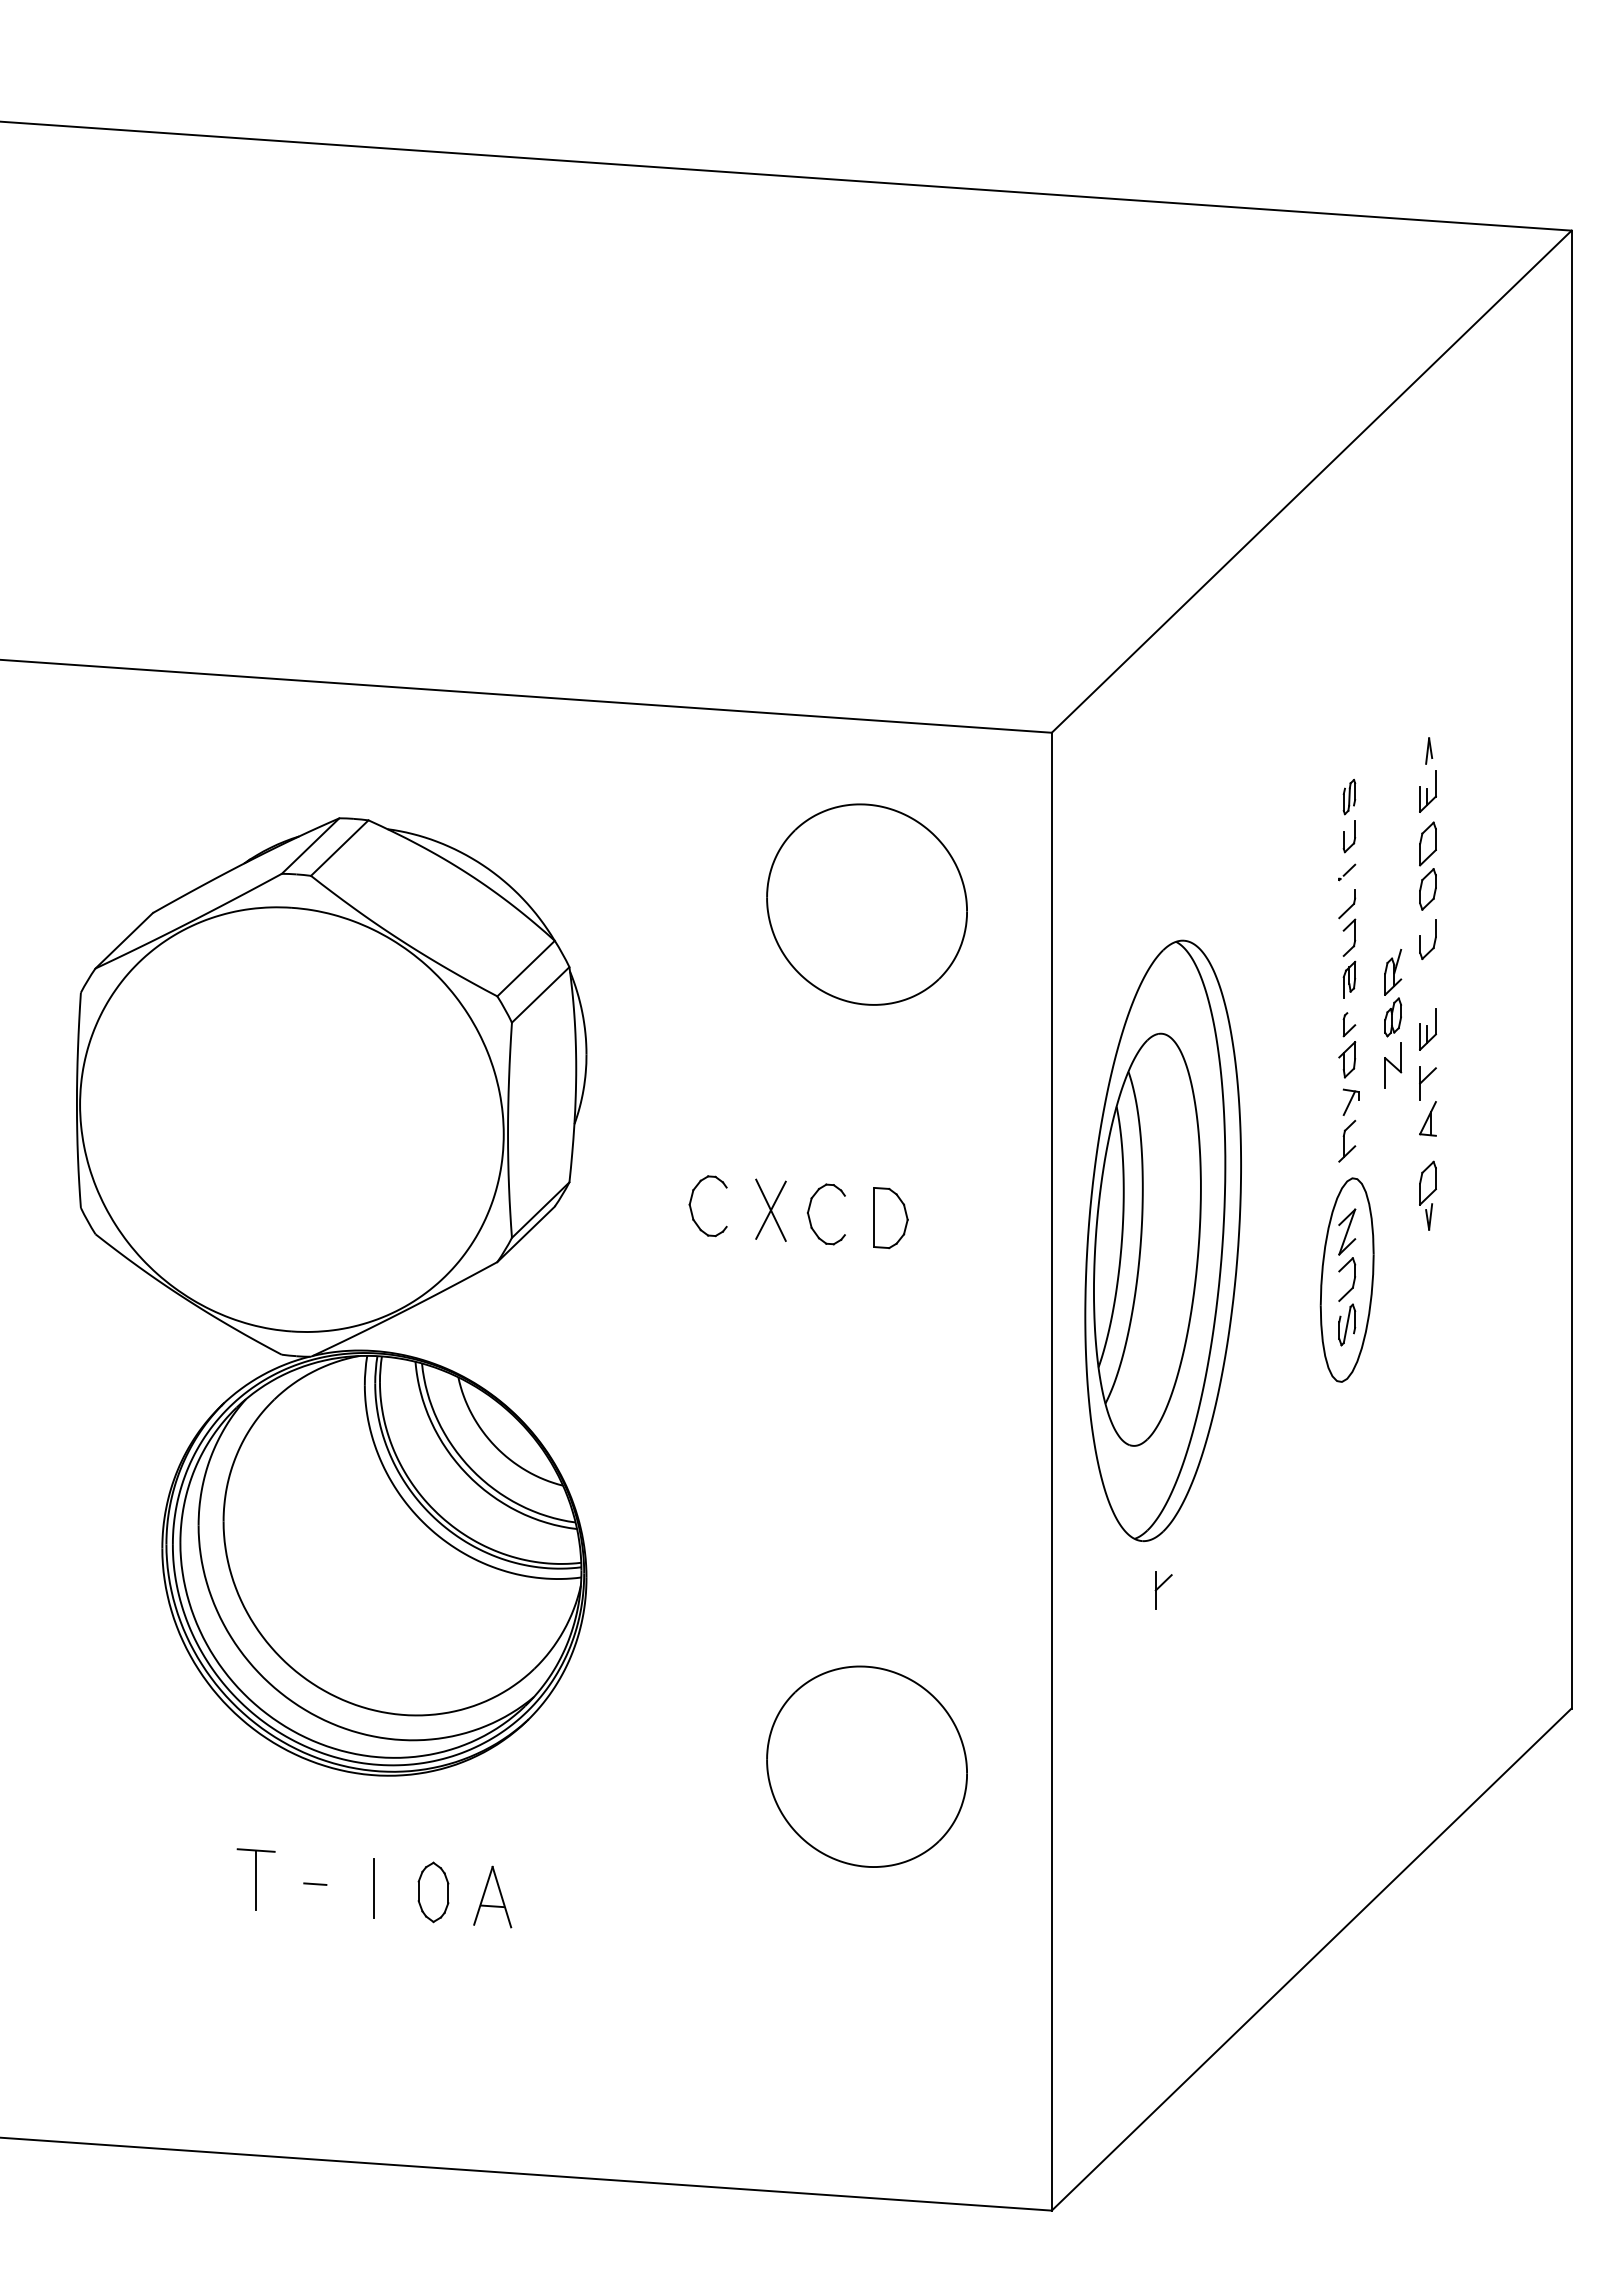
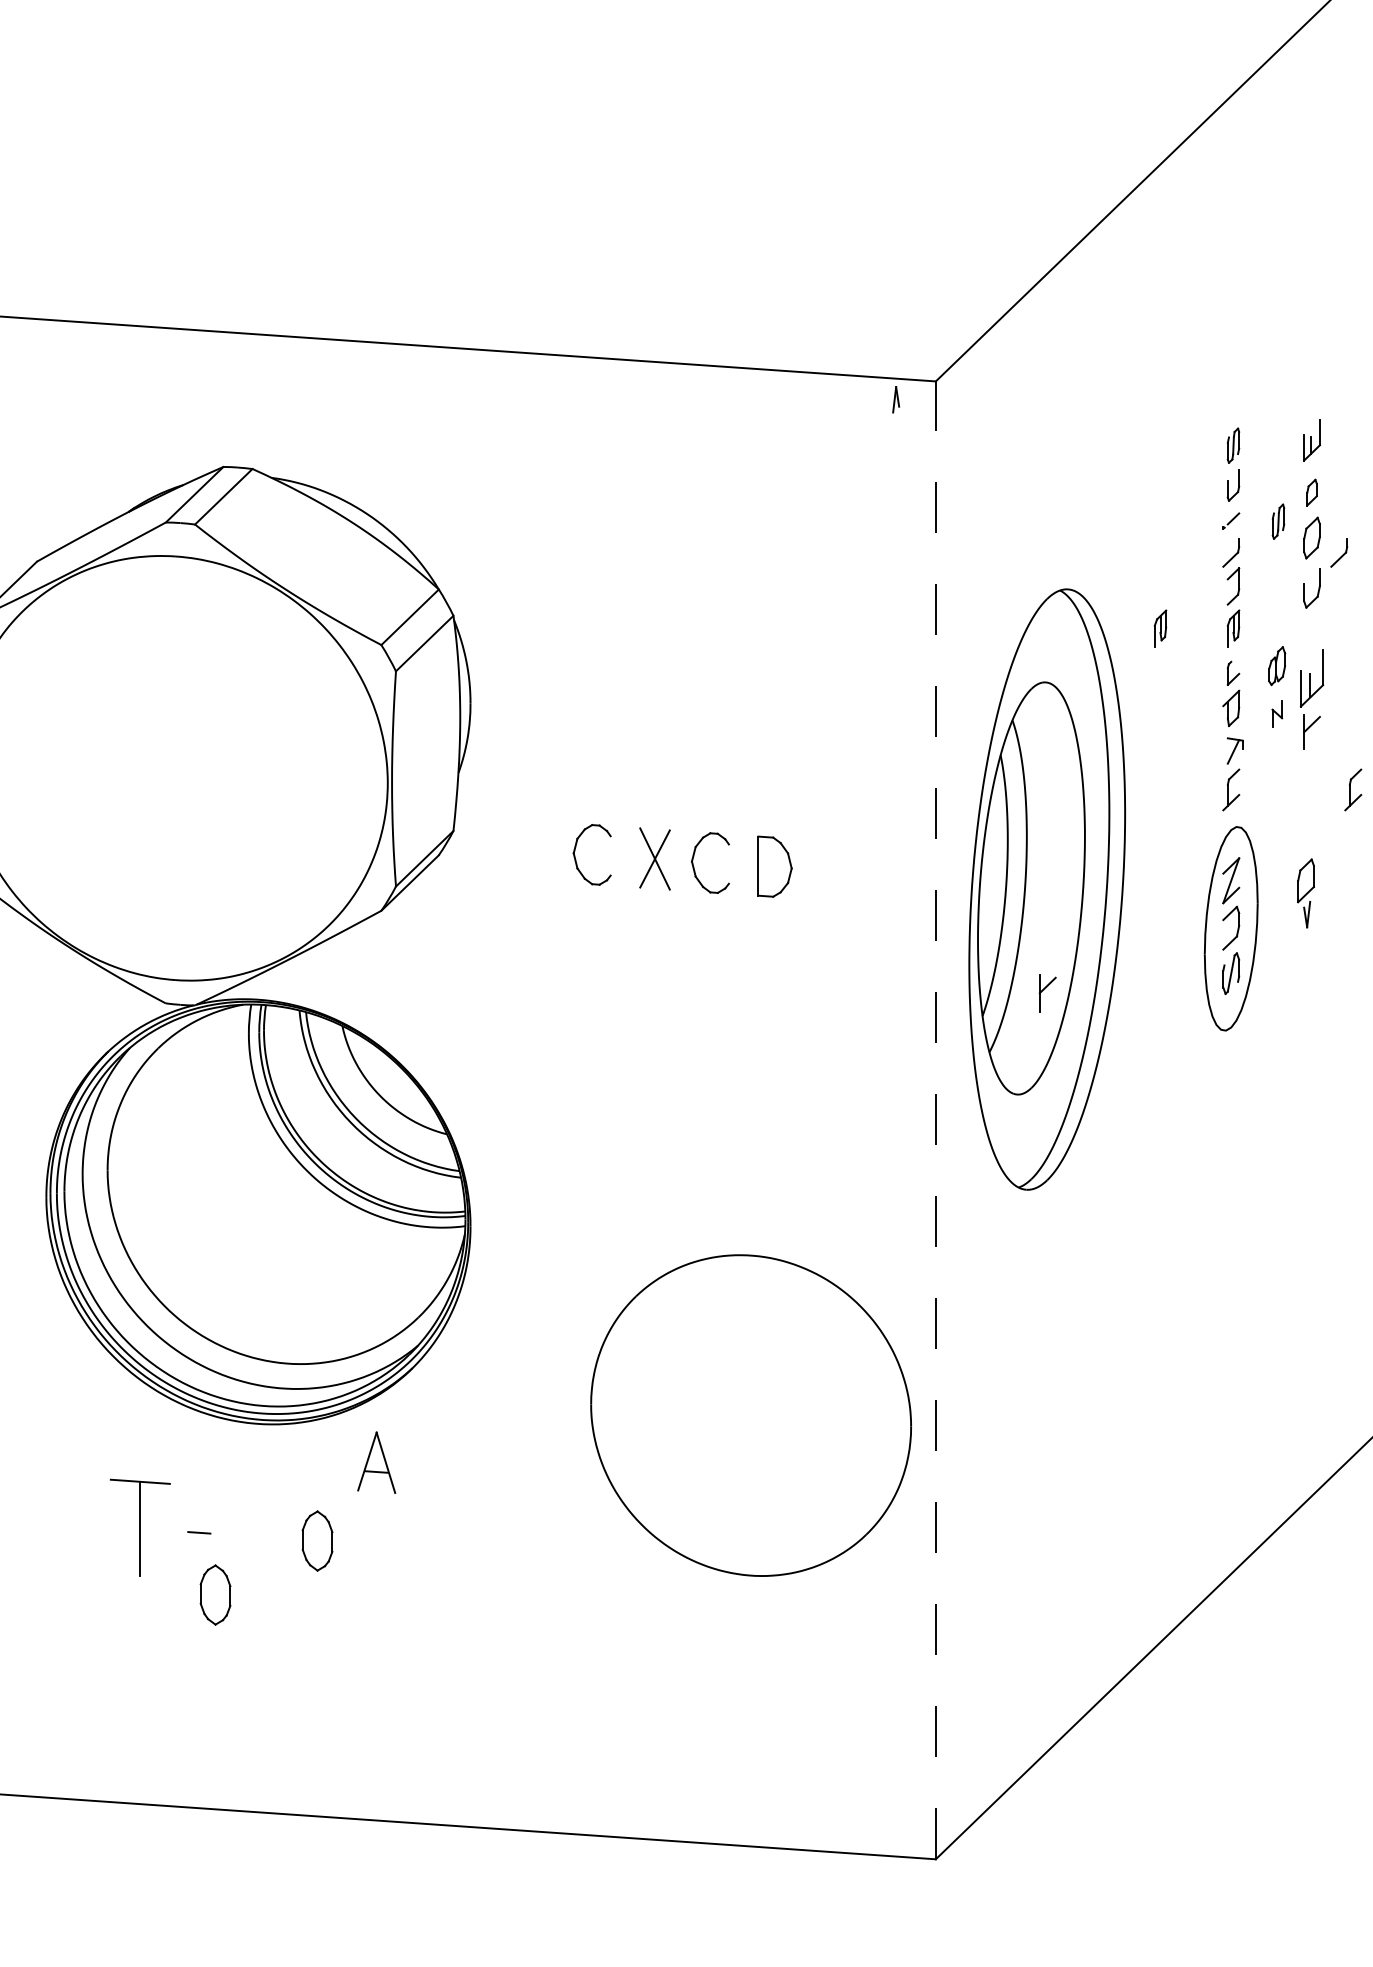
part: (1429, 750) -> (896, 399), moved
part: (1427, 843) -> (1311, 492), size x0.6
part: (1394, 872) -> (1278, 521), added
part: (866, 904) -> (750, 553), removed
part: (1455, 904) -> (1339, 553), added
part: (1393, 972) -> (1277, 621), removed
part: (1276, 979) -> (1160, 628), added
part: (1427, 1029) -> (1311, 678), size x1.4
part: (1393, 1065) -> (1277, 714), size x0.6
part: (1427, 1118) -> (1311, 767), removed
part: (1469, 1141) -> (1353, 790), added
part: (1427, 1195) -> (1305, 893), moved
line: (1051, 1471) -> (935, 1120), solid -> dashed
part: (1163, 1590) -> (1047, 993), moved
part: (866, 1766) -> (750, 1415), size x1.6
part: (255, 1879) -> (139, 1528), size x1.6
line: (374, 1887) -> (258, 1536), removed
part: (492, 1896) -> (376, 1462), moved
part: (331, 1946) -> (215, 1595), added

